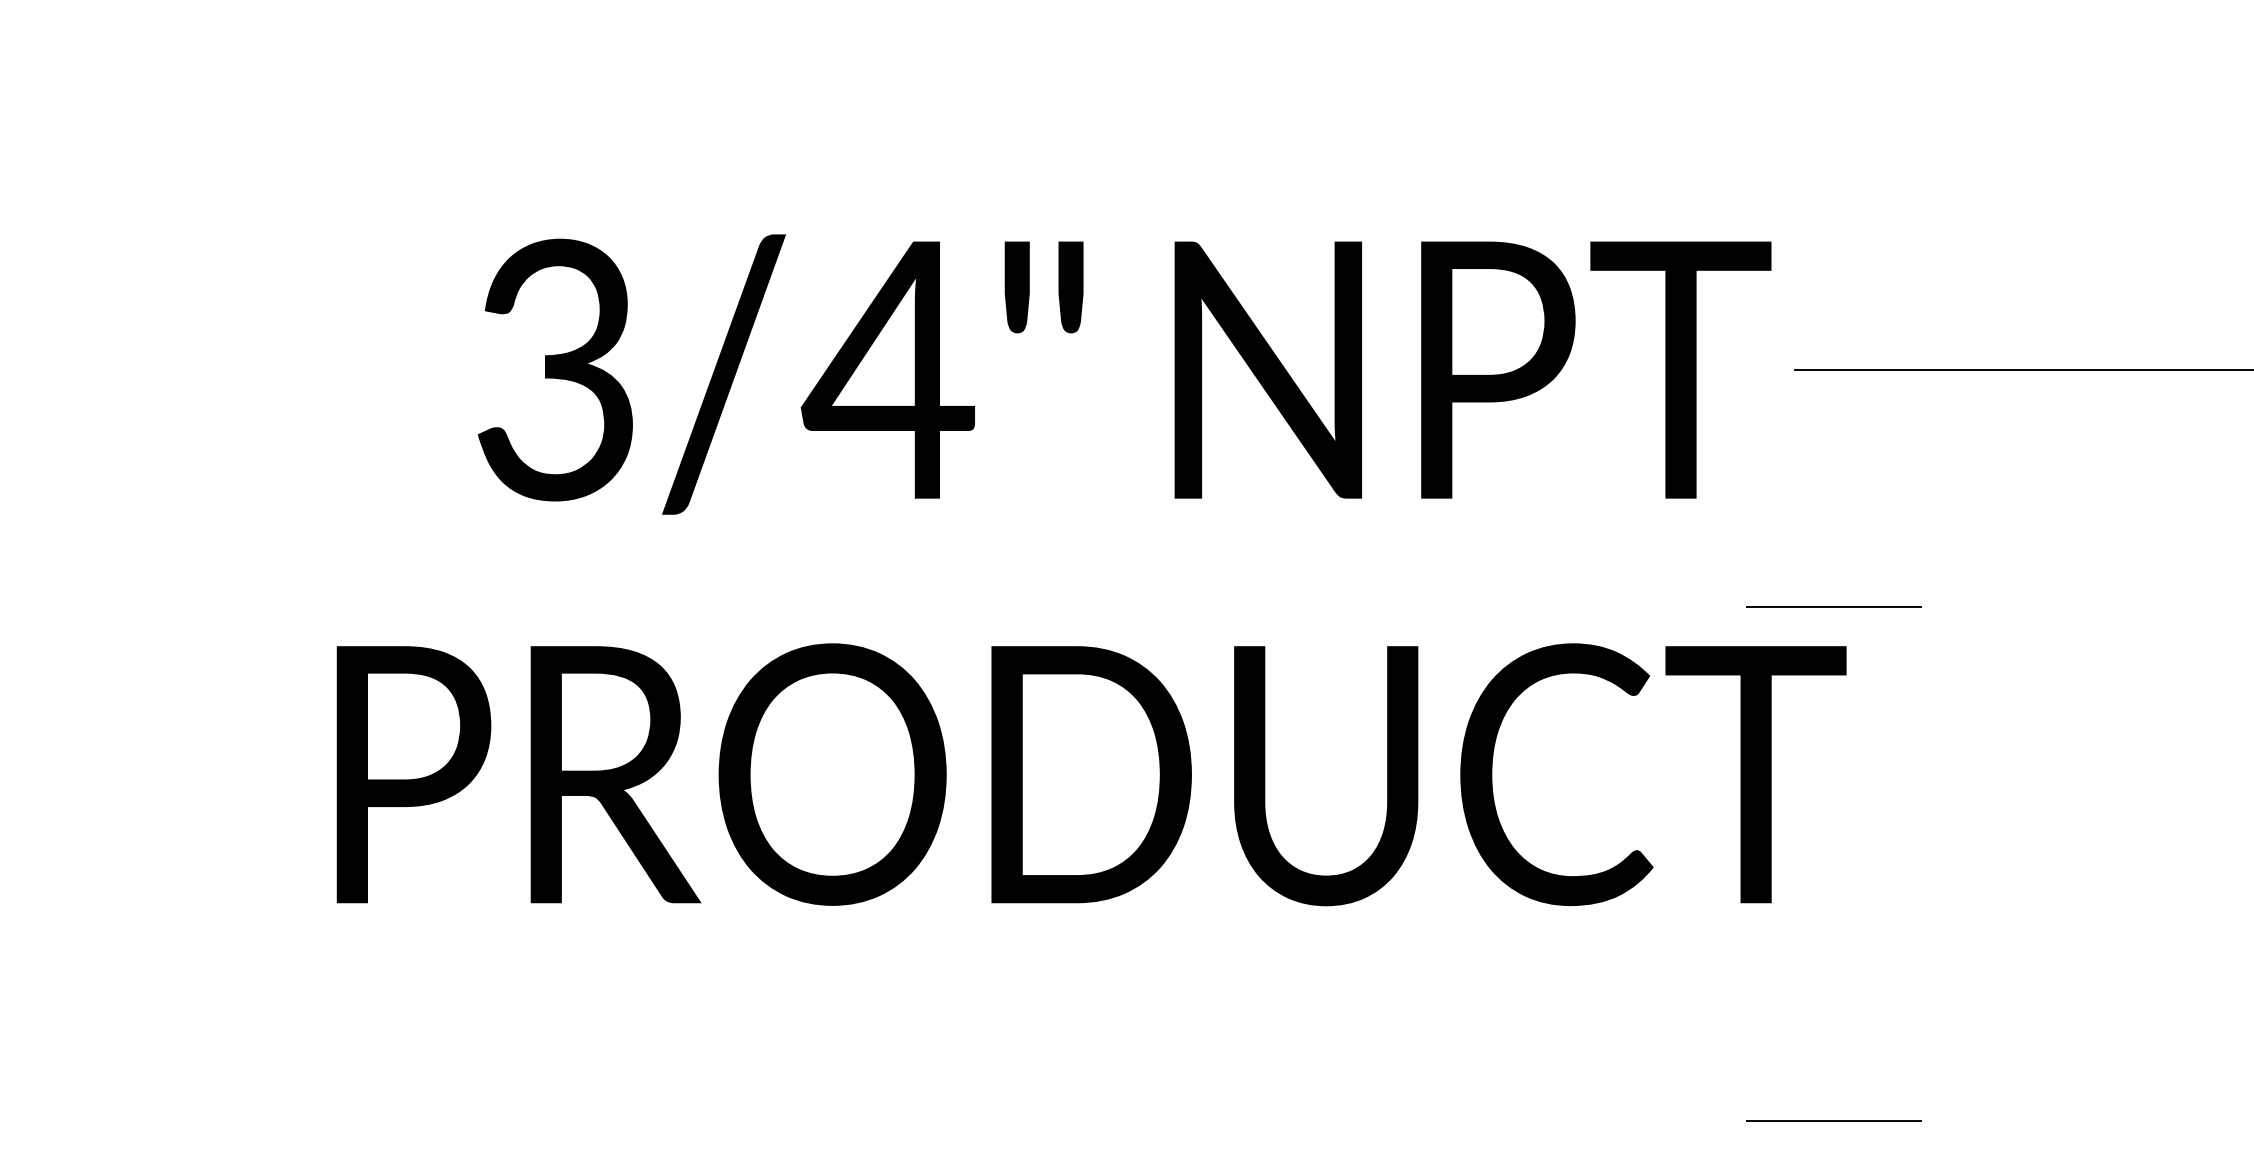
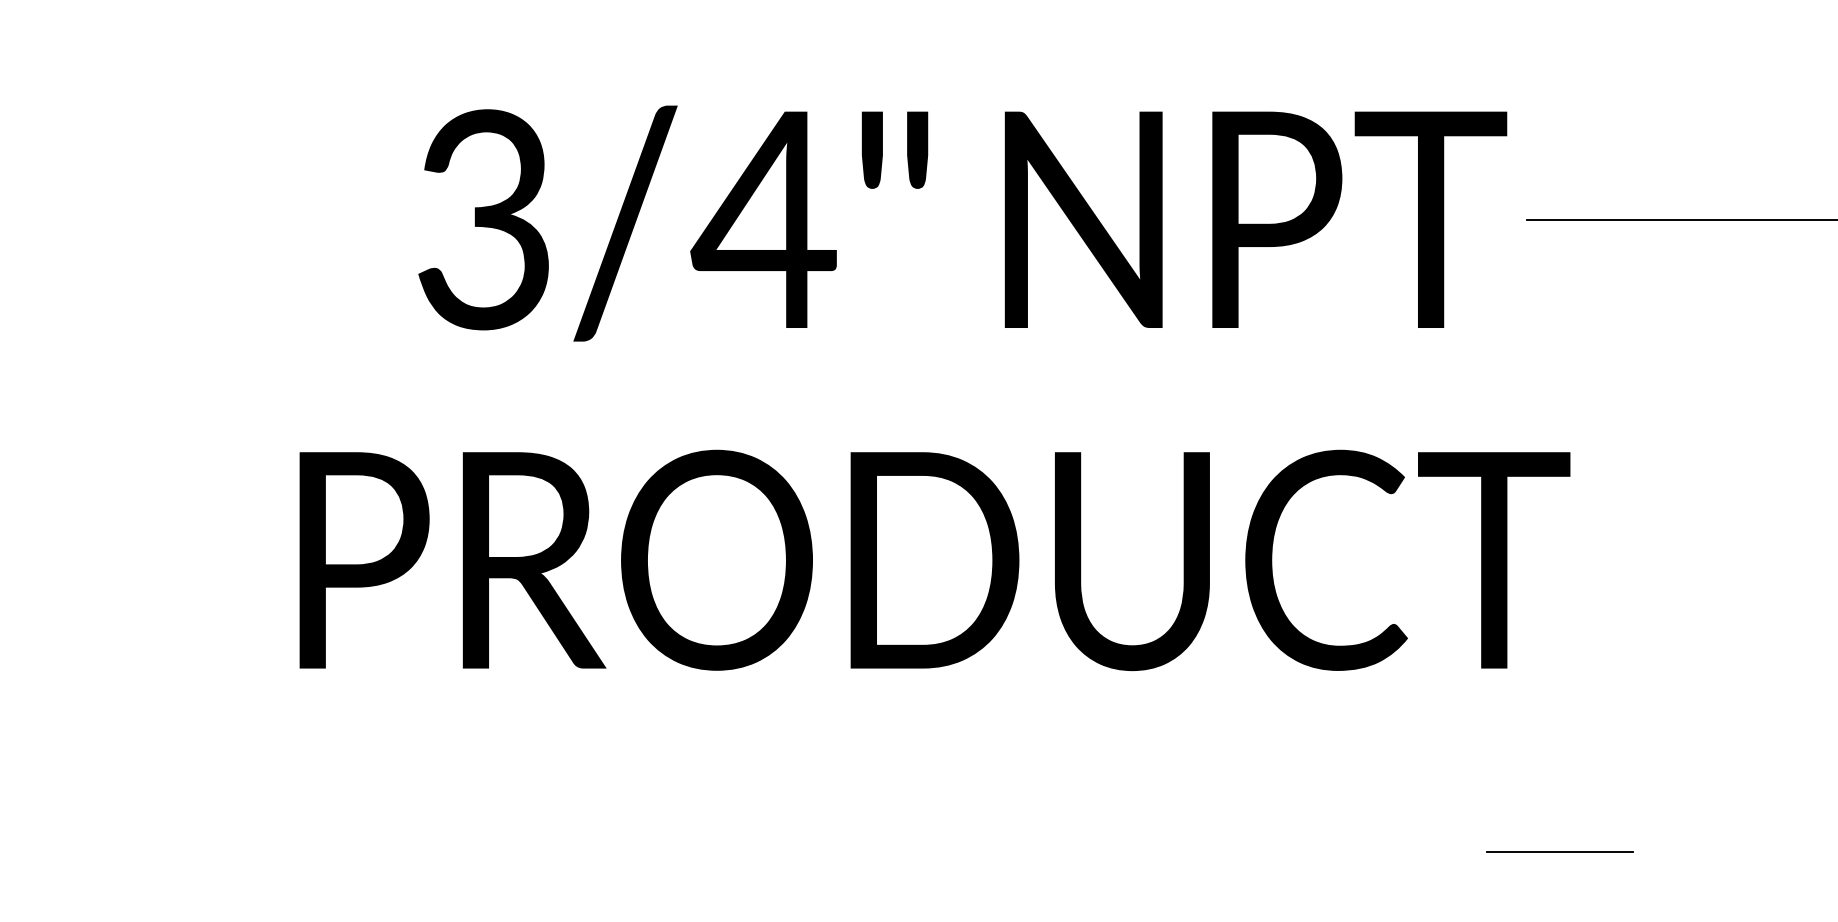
line: (1833, 606) -> (1559, 418), removed

